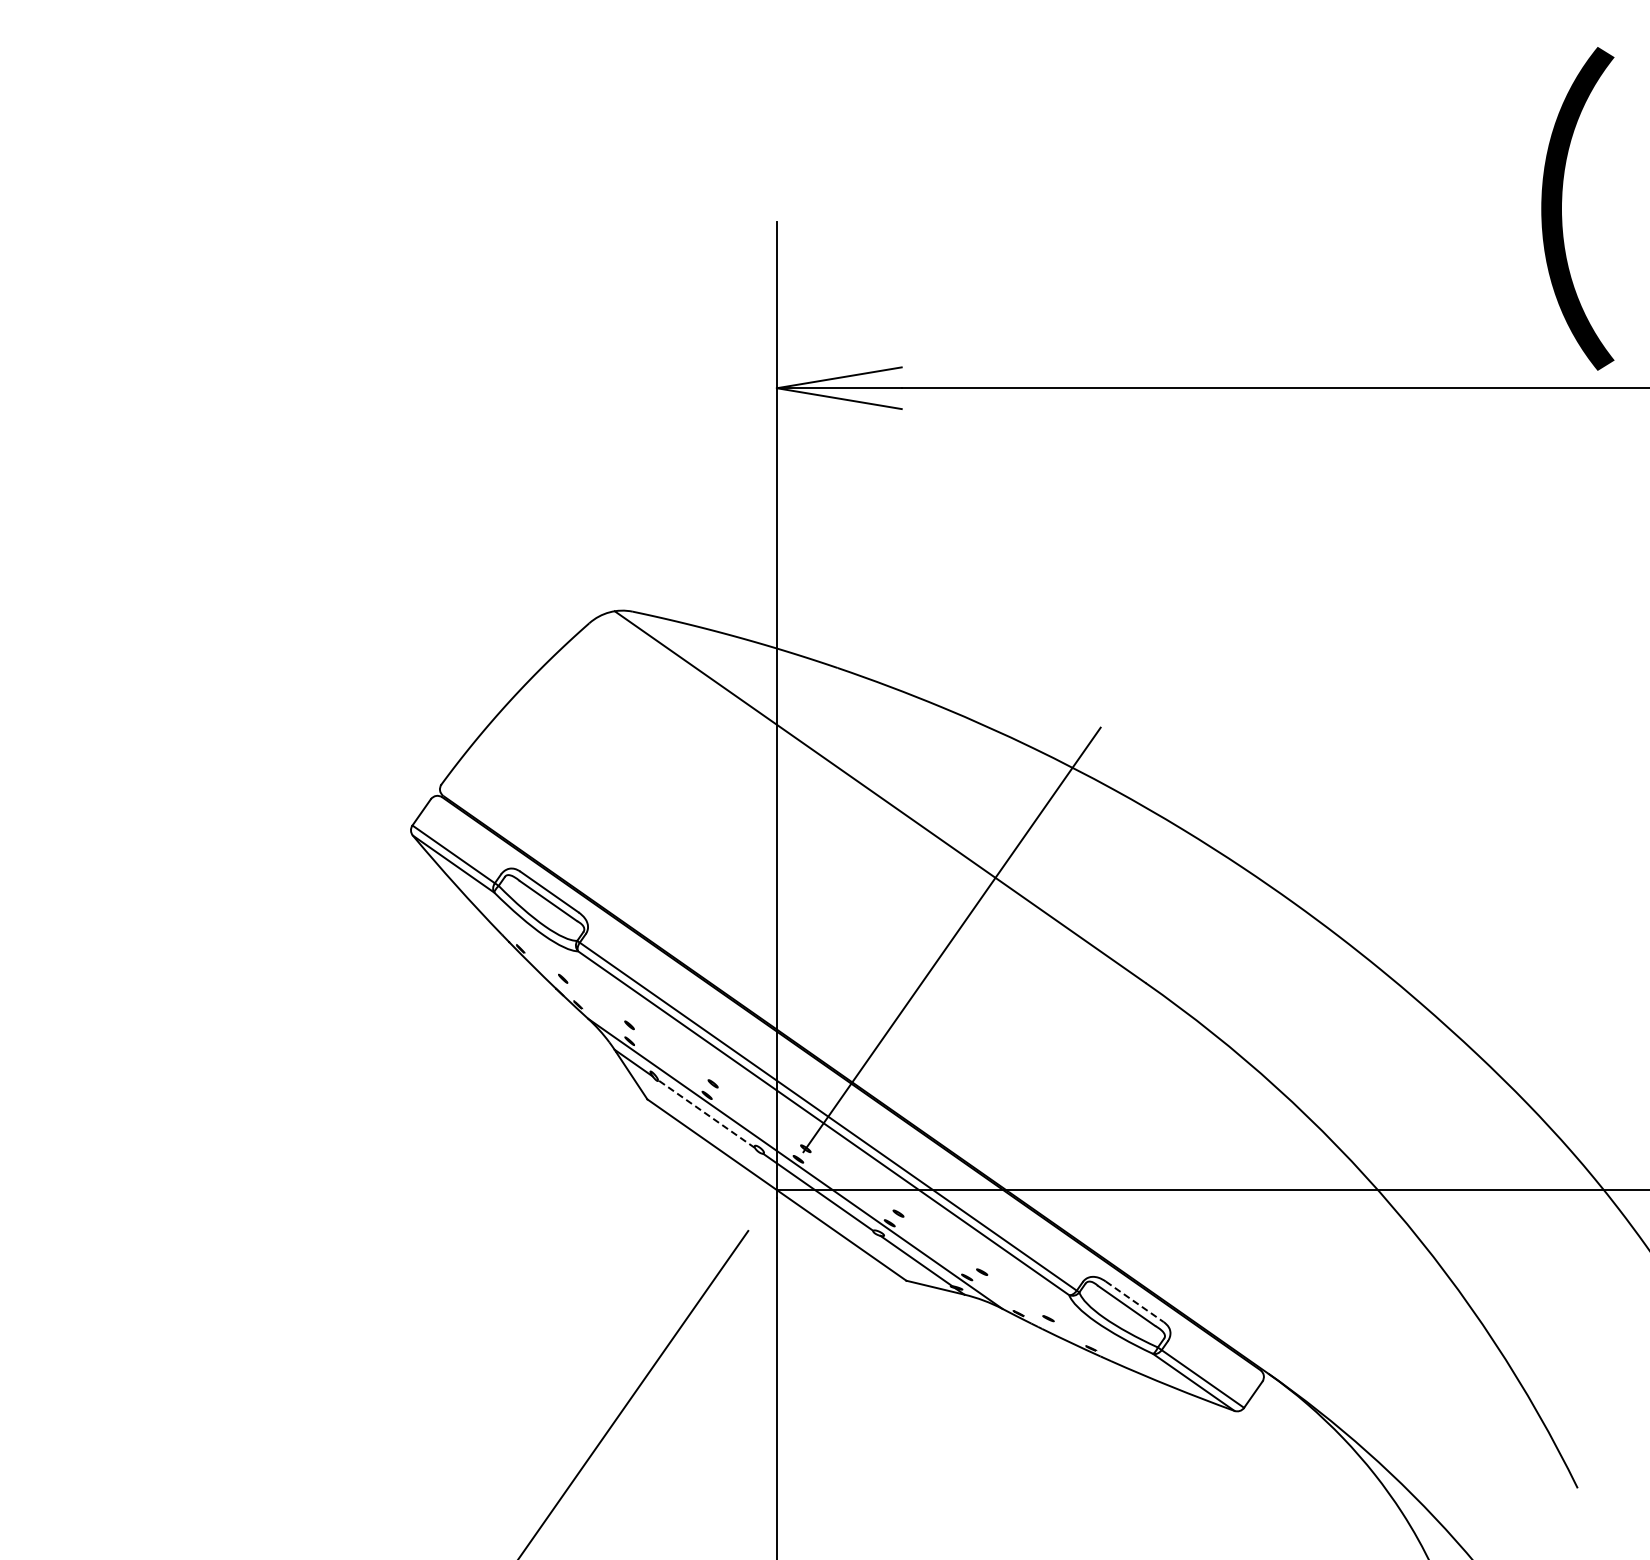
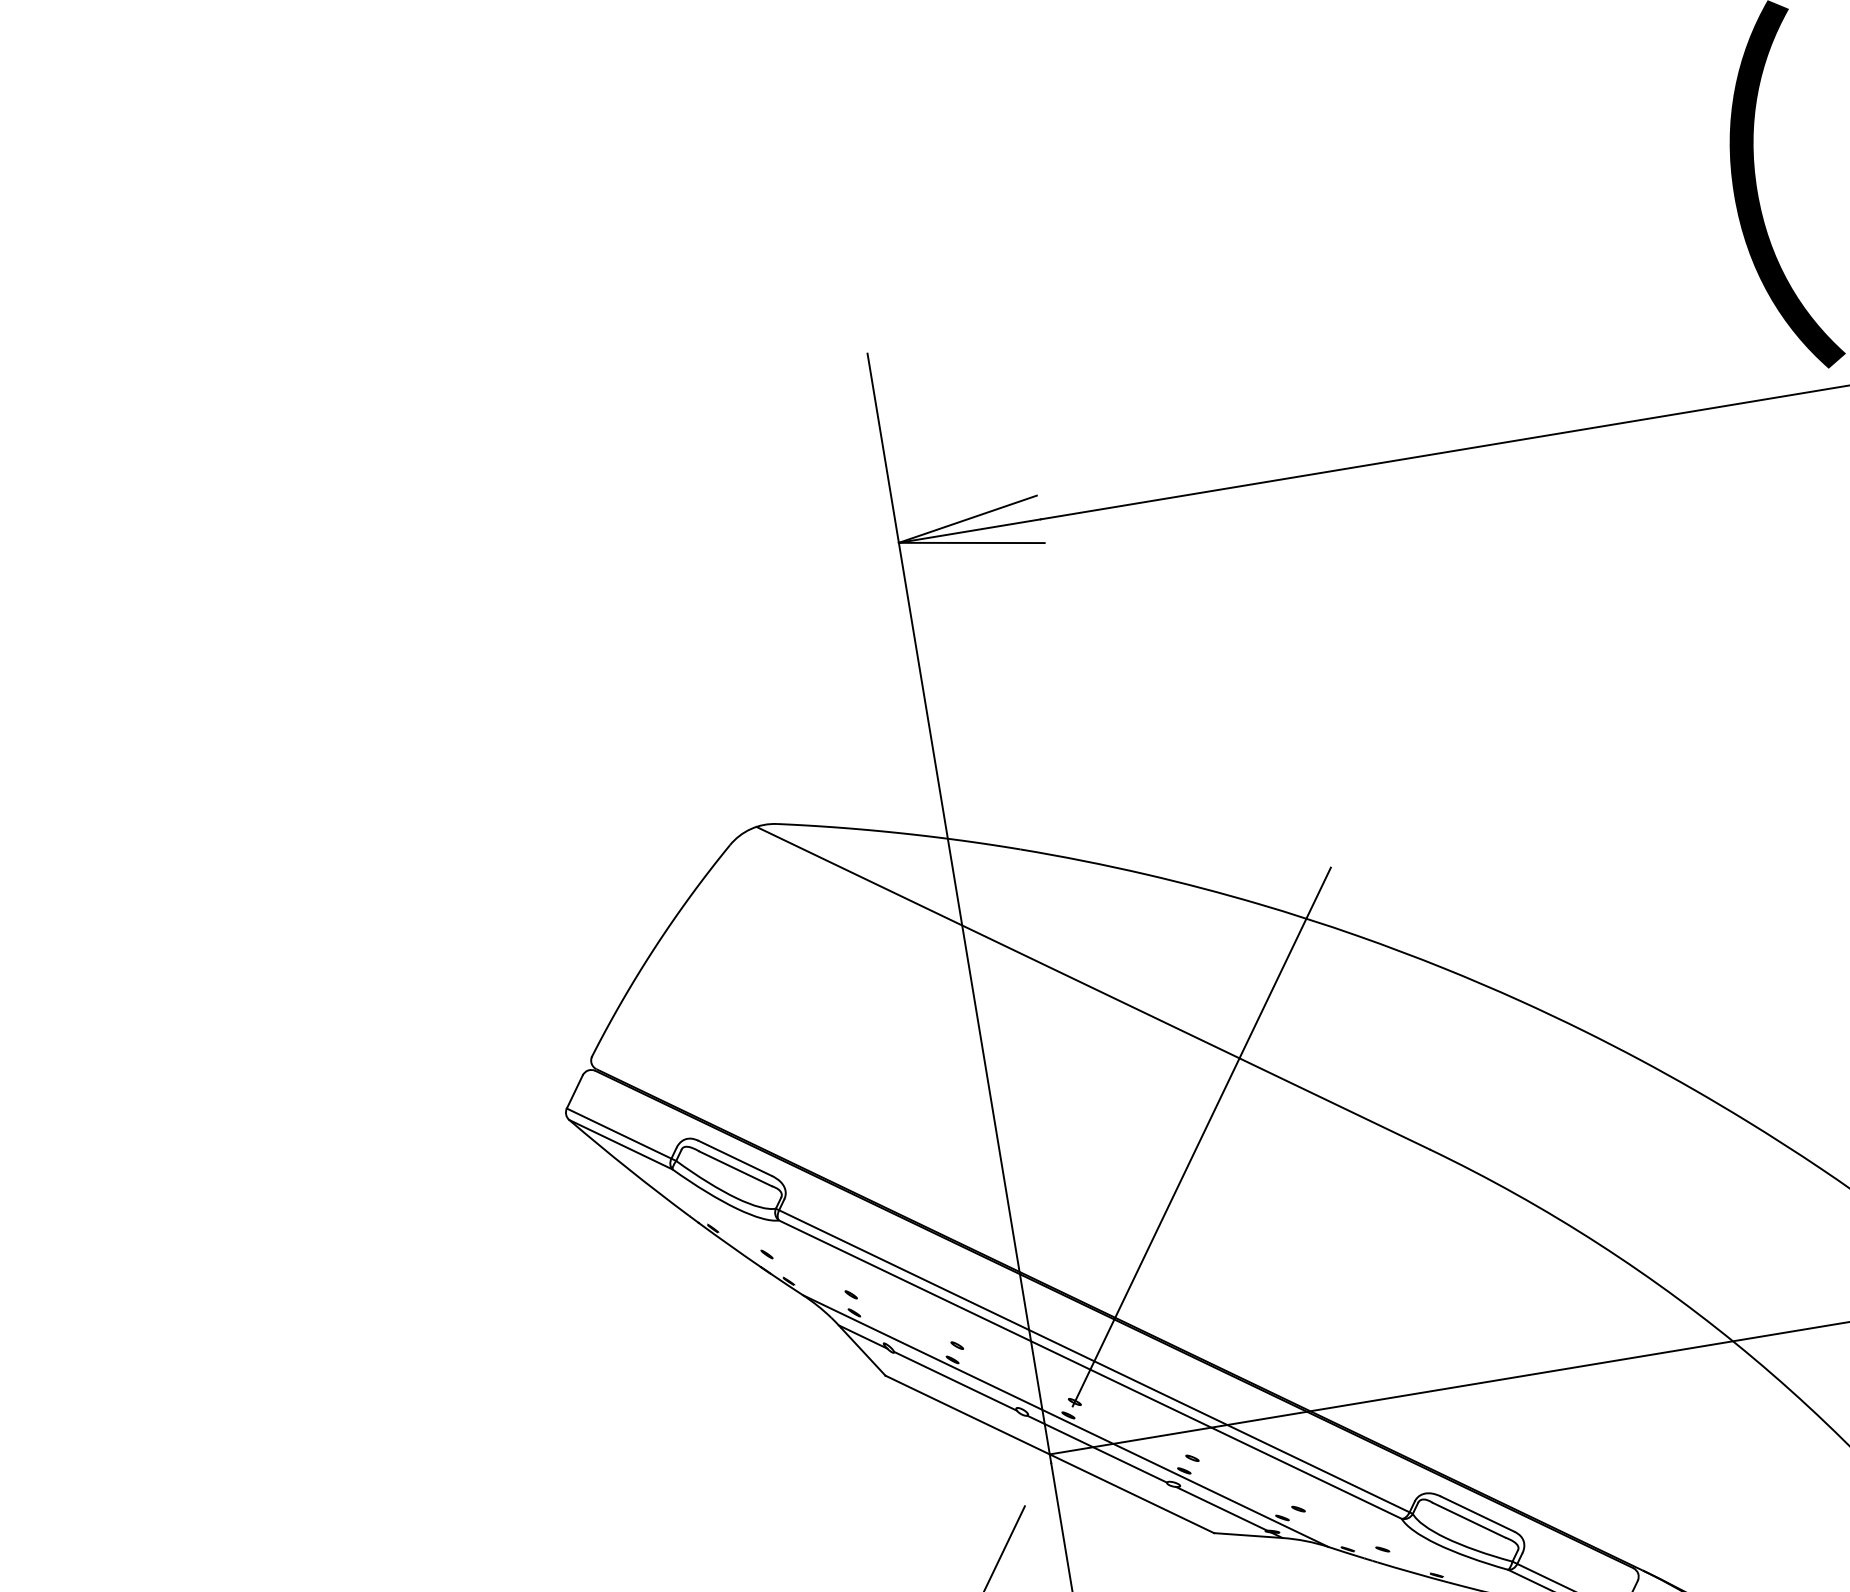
line: (706, 1113) -> (955, 1380), dashed -> solid
line: (1135, 1302) -> (1478, 1514), dashed -> solid

